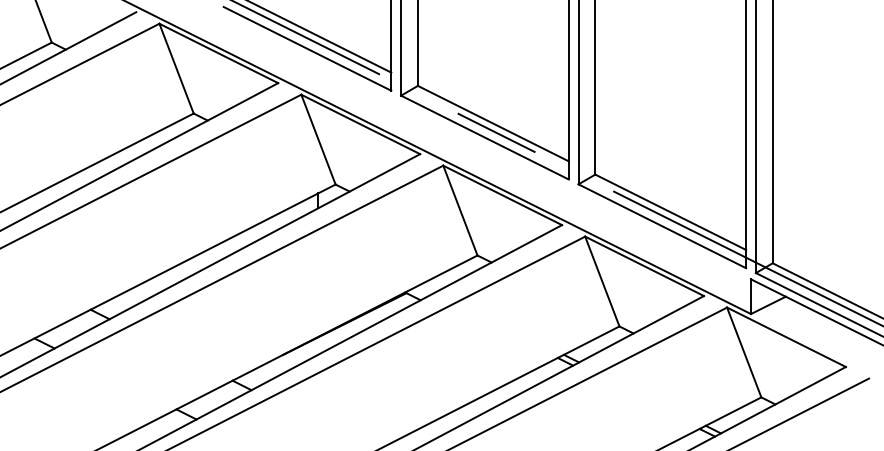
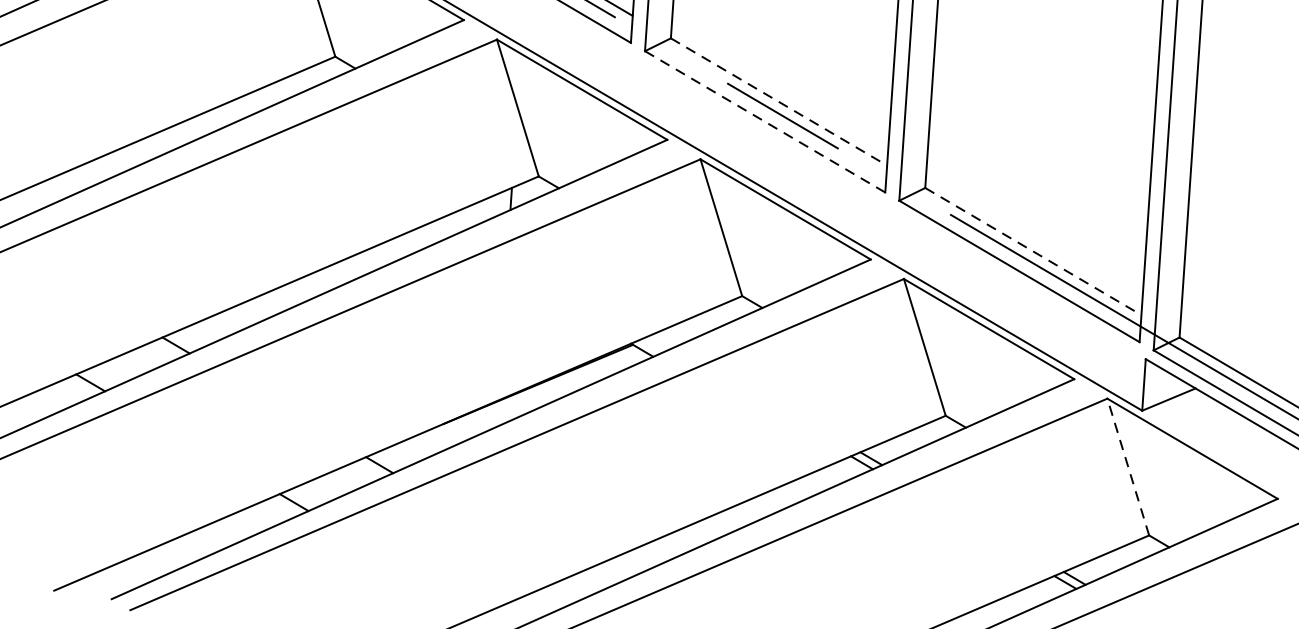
line: (493, 123) -> (779, 101), solid -> dashed
line: (484, 137) -> (764, 121), solid -> dashed
line: (671, 212) -> (1034, 251), solid -> dashed
line: (744, 352) -> (1128, 467), solid -> dashed

